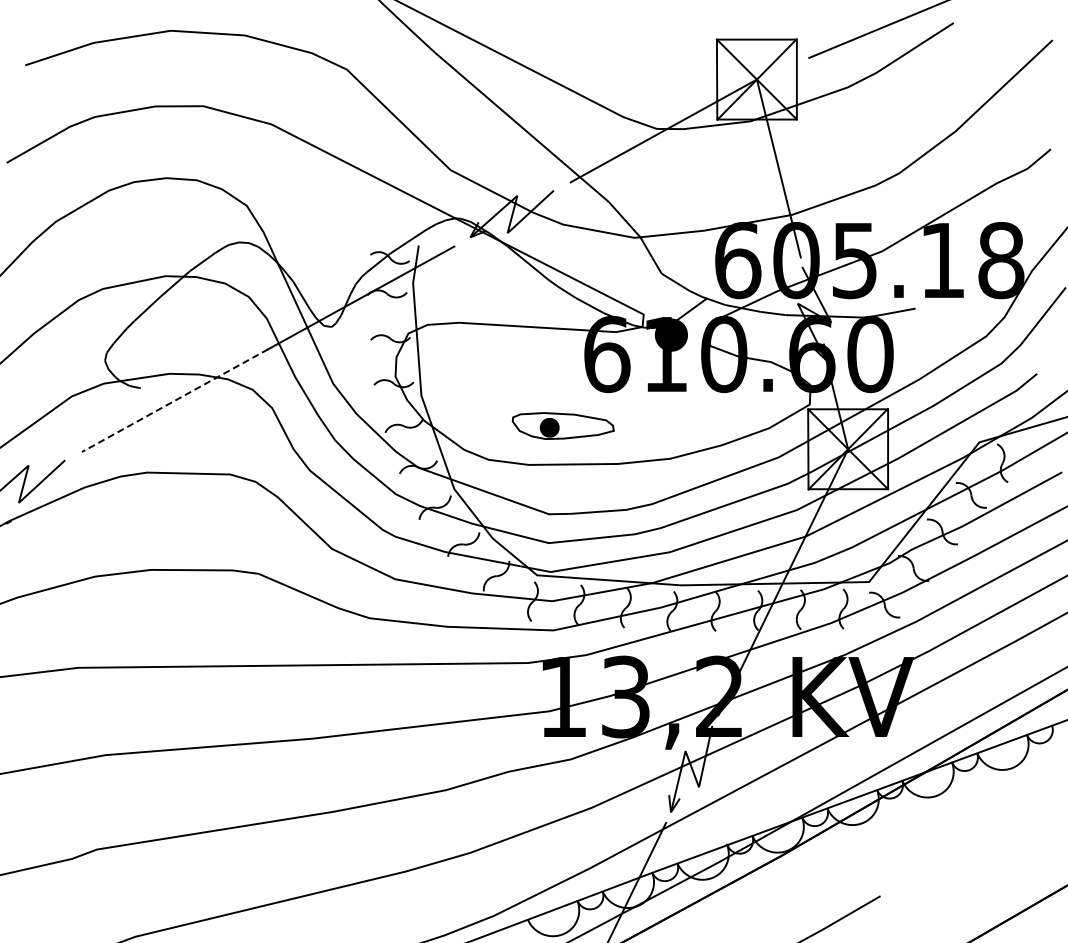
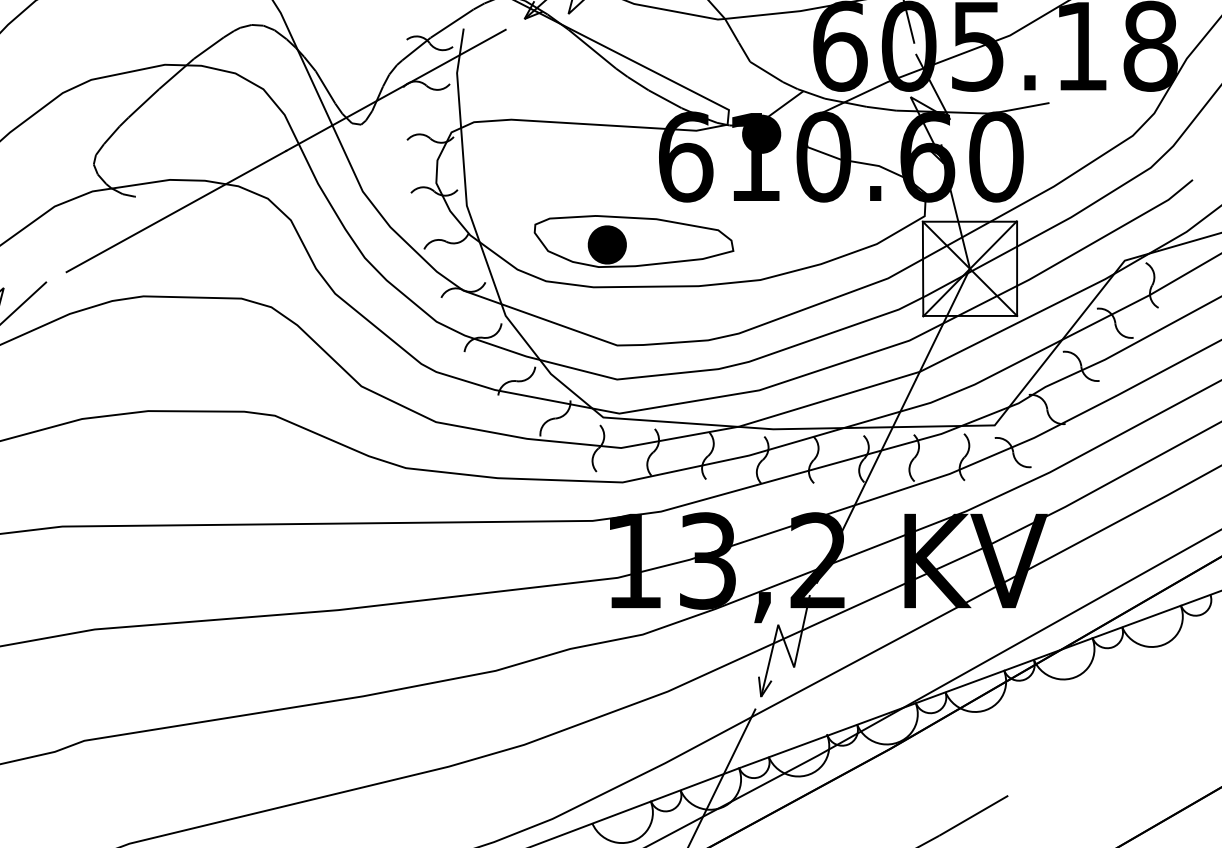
line: (174, 400) -> (175, 211), dashed -> solid
part: (563, 425) -> (634, 240), size x1.67

